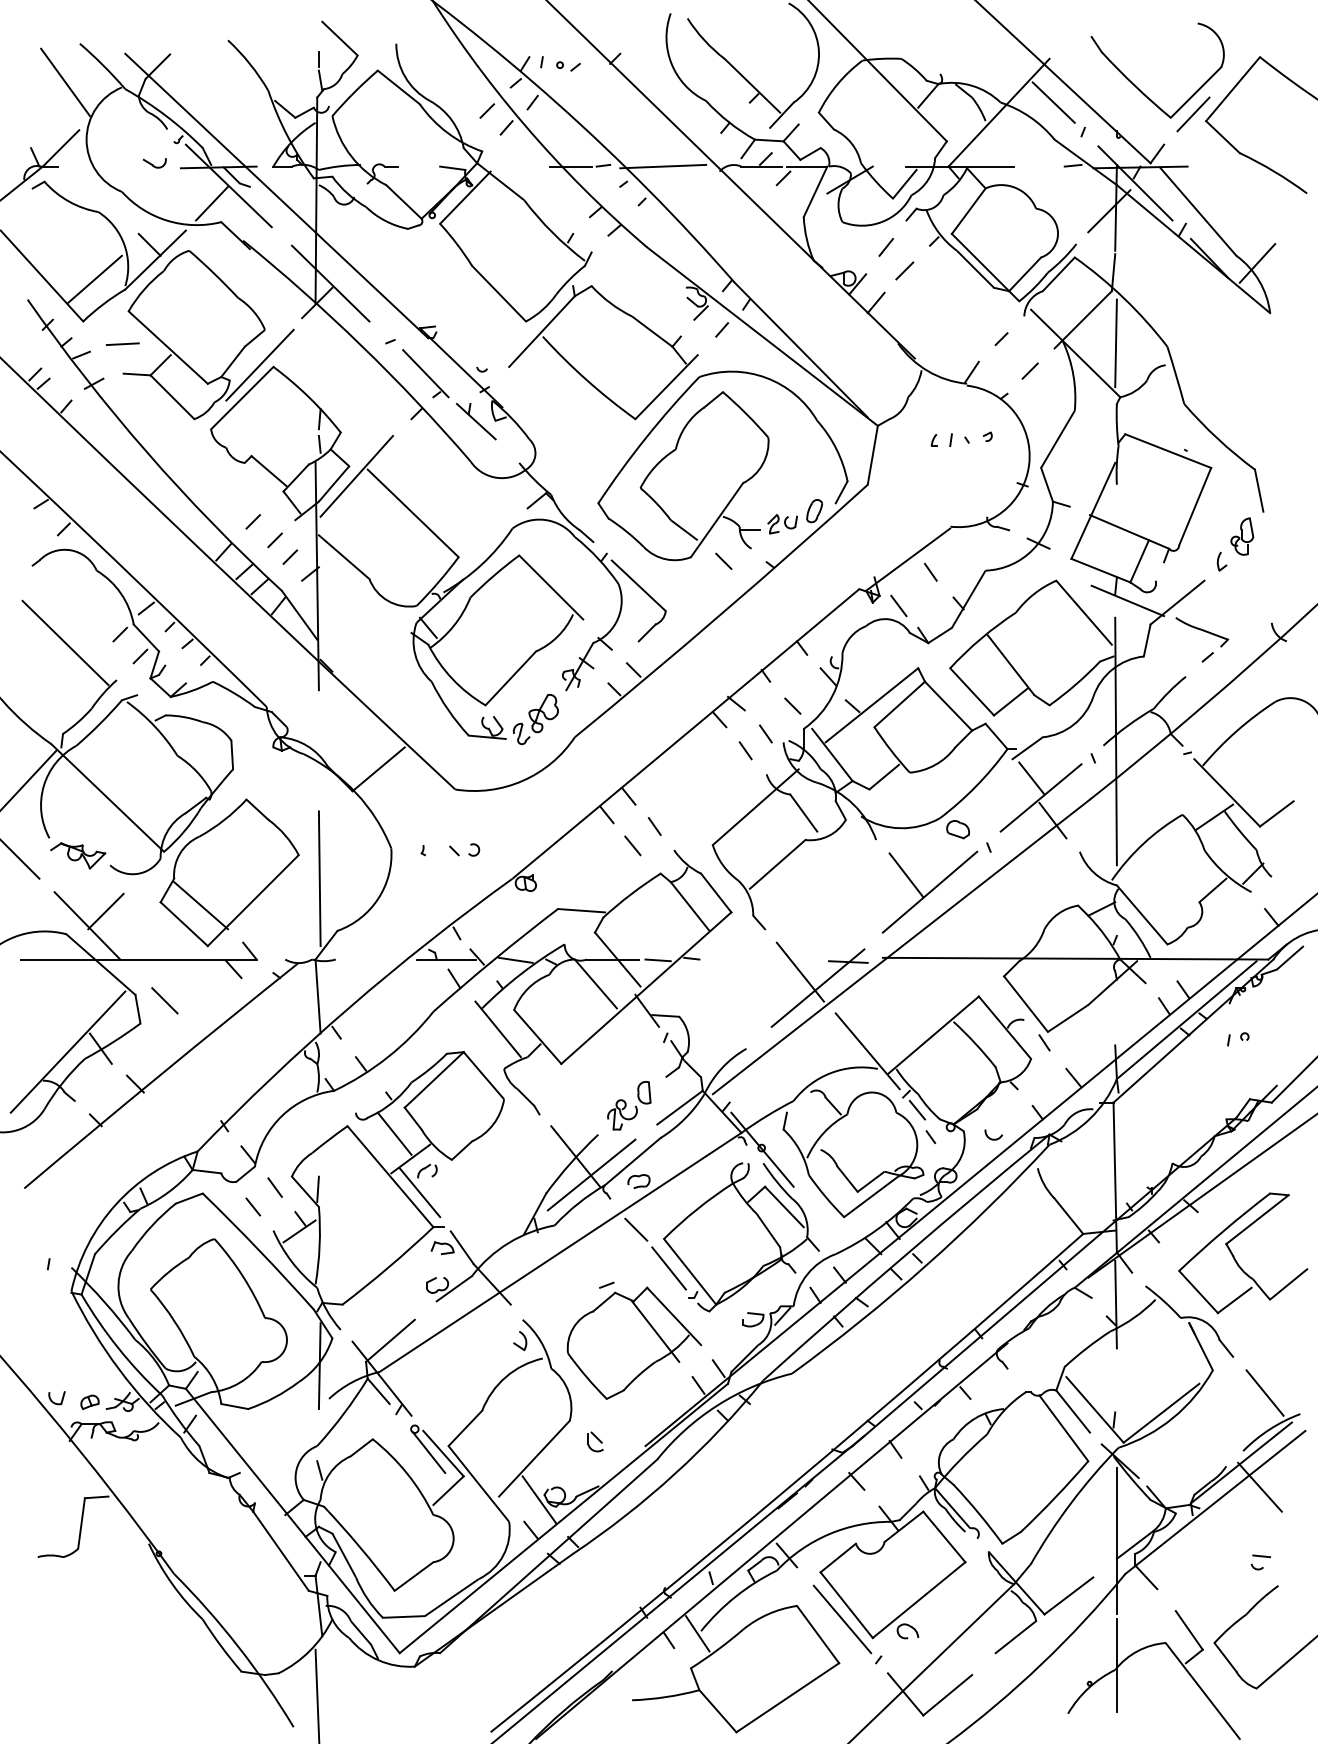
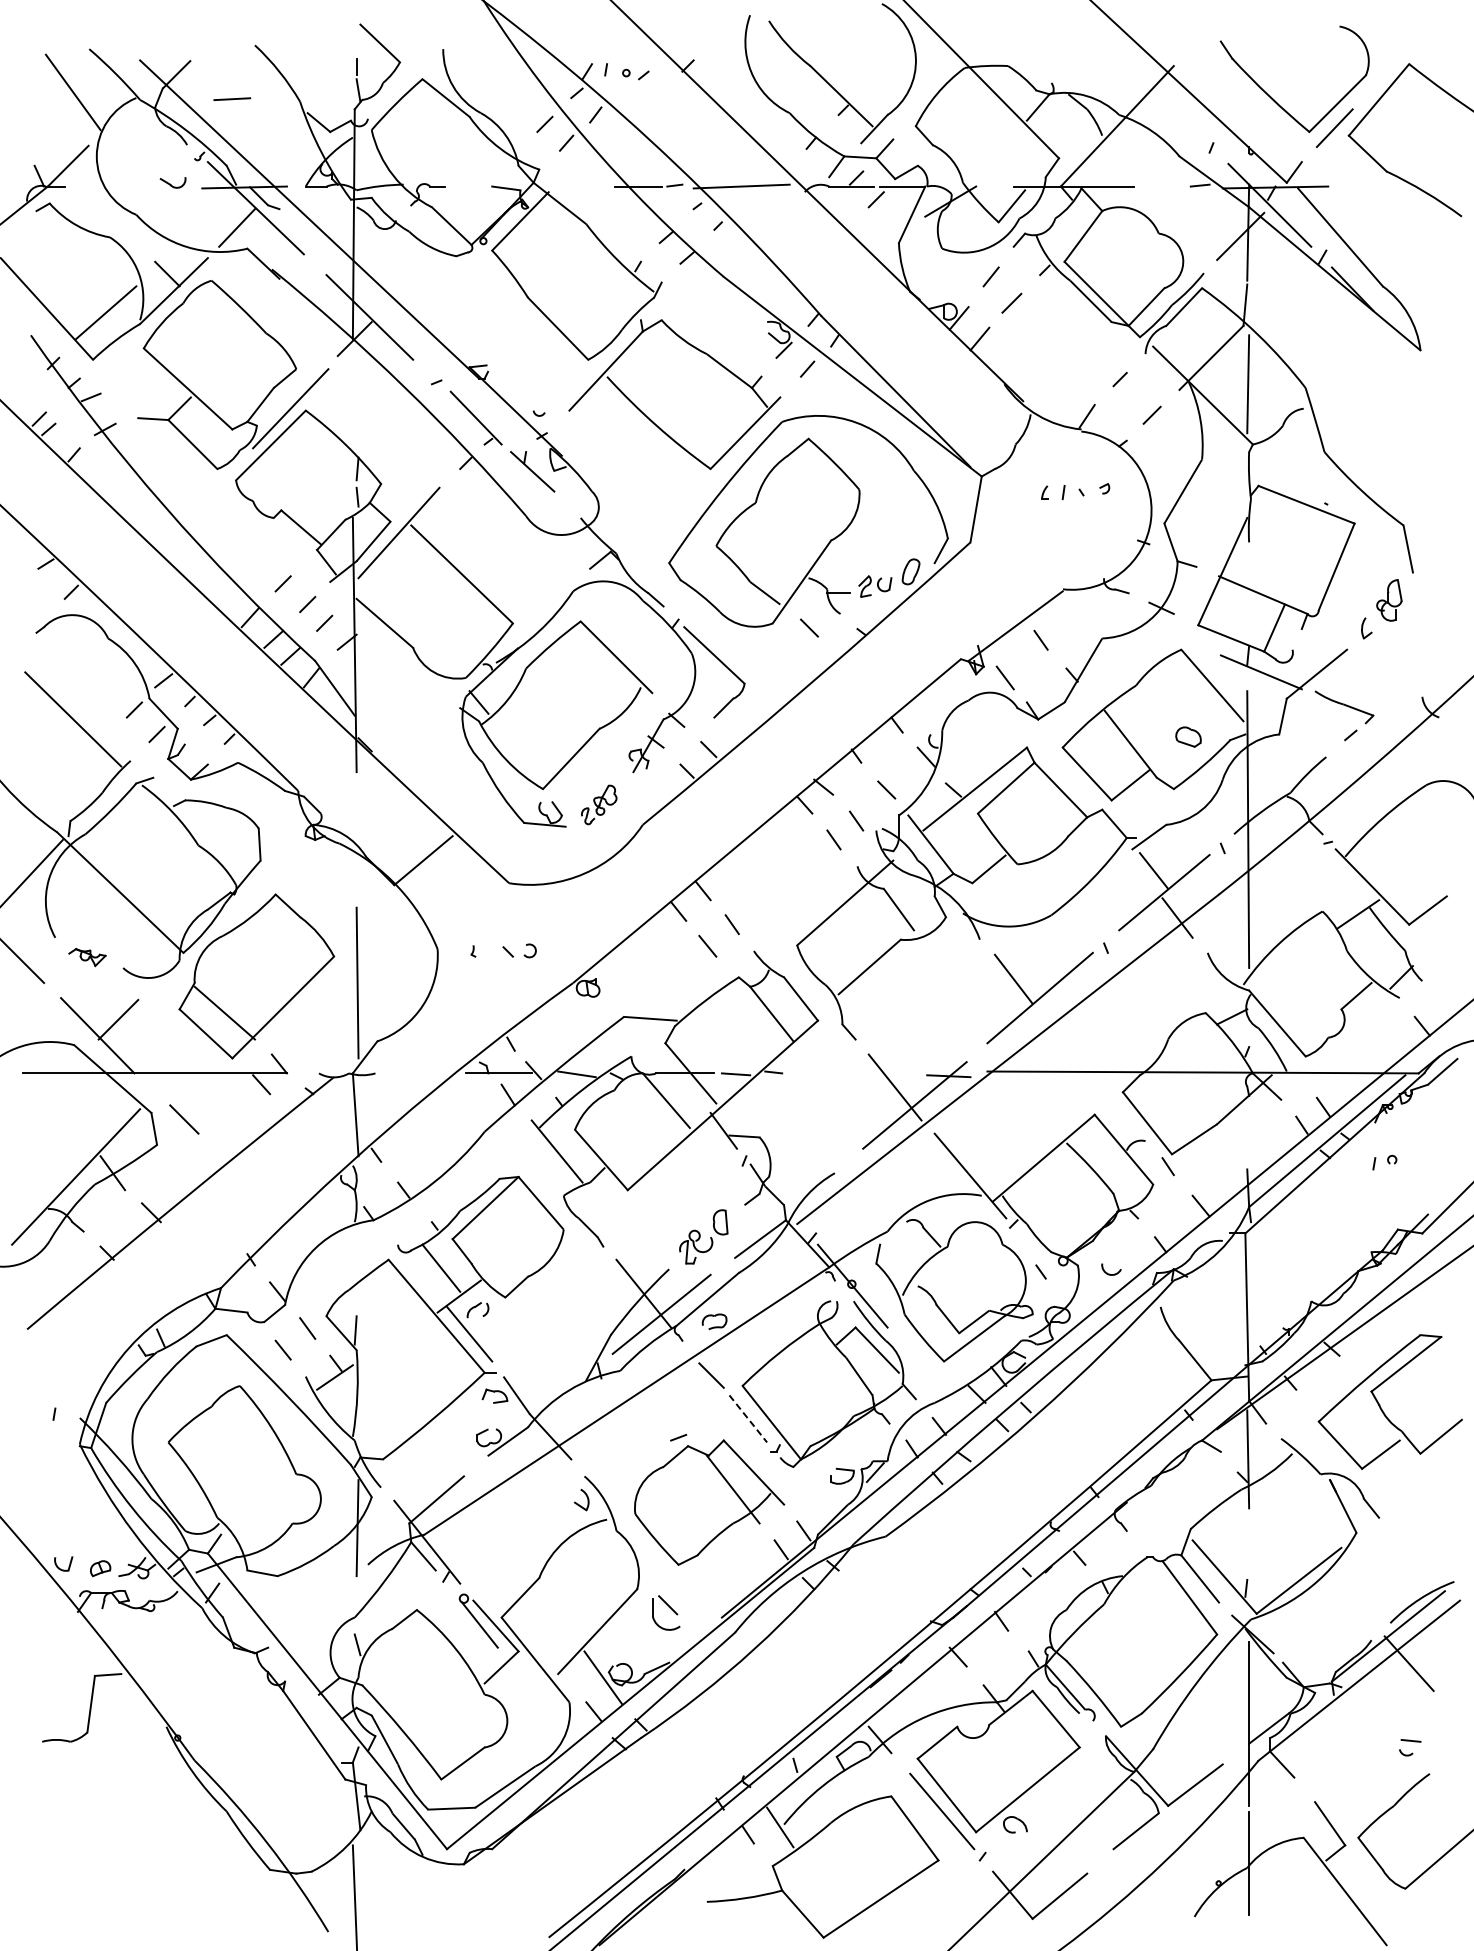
line: (1053, 102) -> (1178, 114), removed
line: (1257, 263) -> (1406, 294), removed
line: (122, 343) -> (232, 98), moved
part: (535, 719) -> (598, 804), size x0.7
part: (958, 829) -> (1188, 736), moved
part: (78, 855) -> (87, 957), size x0.6
line: (916, 1109) -> (1025, 1241), removed
line: (669, 1268) -> (748, 1419), solid -> dashed
line: (1264, 1392) -> (1414, 1557), removed
part: (595, 1441) -> (665, 1612), size x1.6

